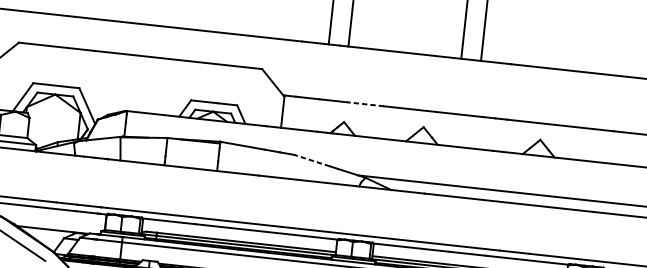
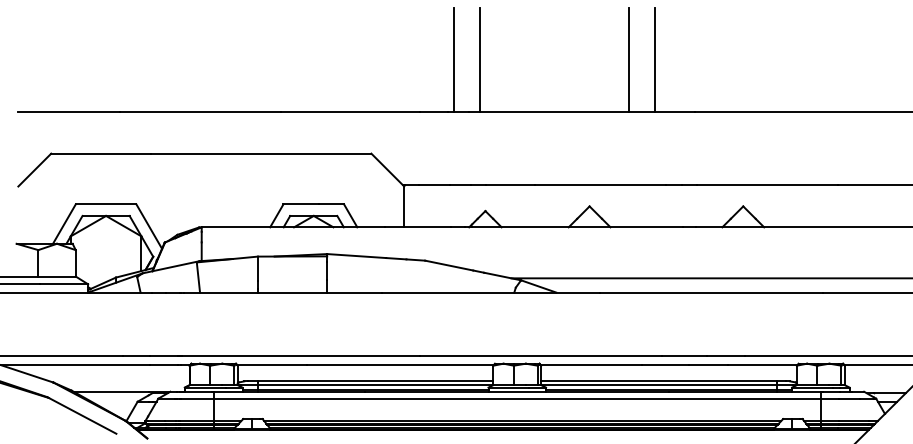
line: (365, 104) -> (510, 184), dashed -> solid
line: (312, 160) -> (449, 265), dashed -> solid

